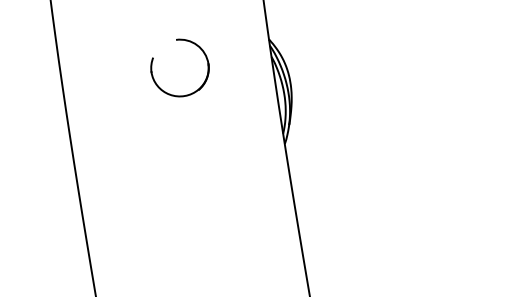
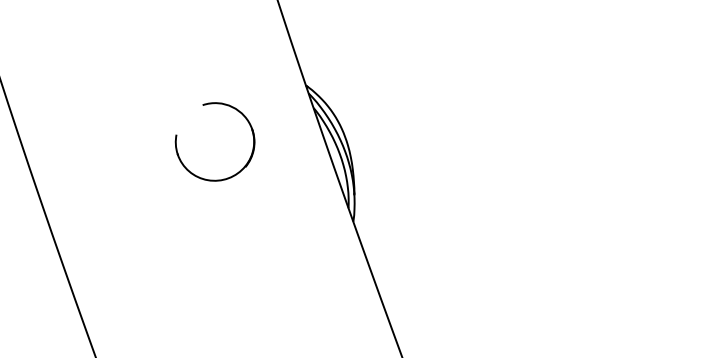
part: (185, 41) -> (215, 104), moved

